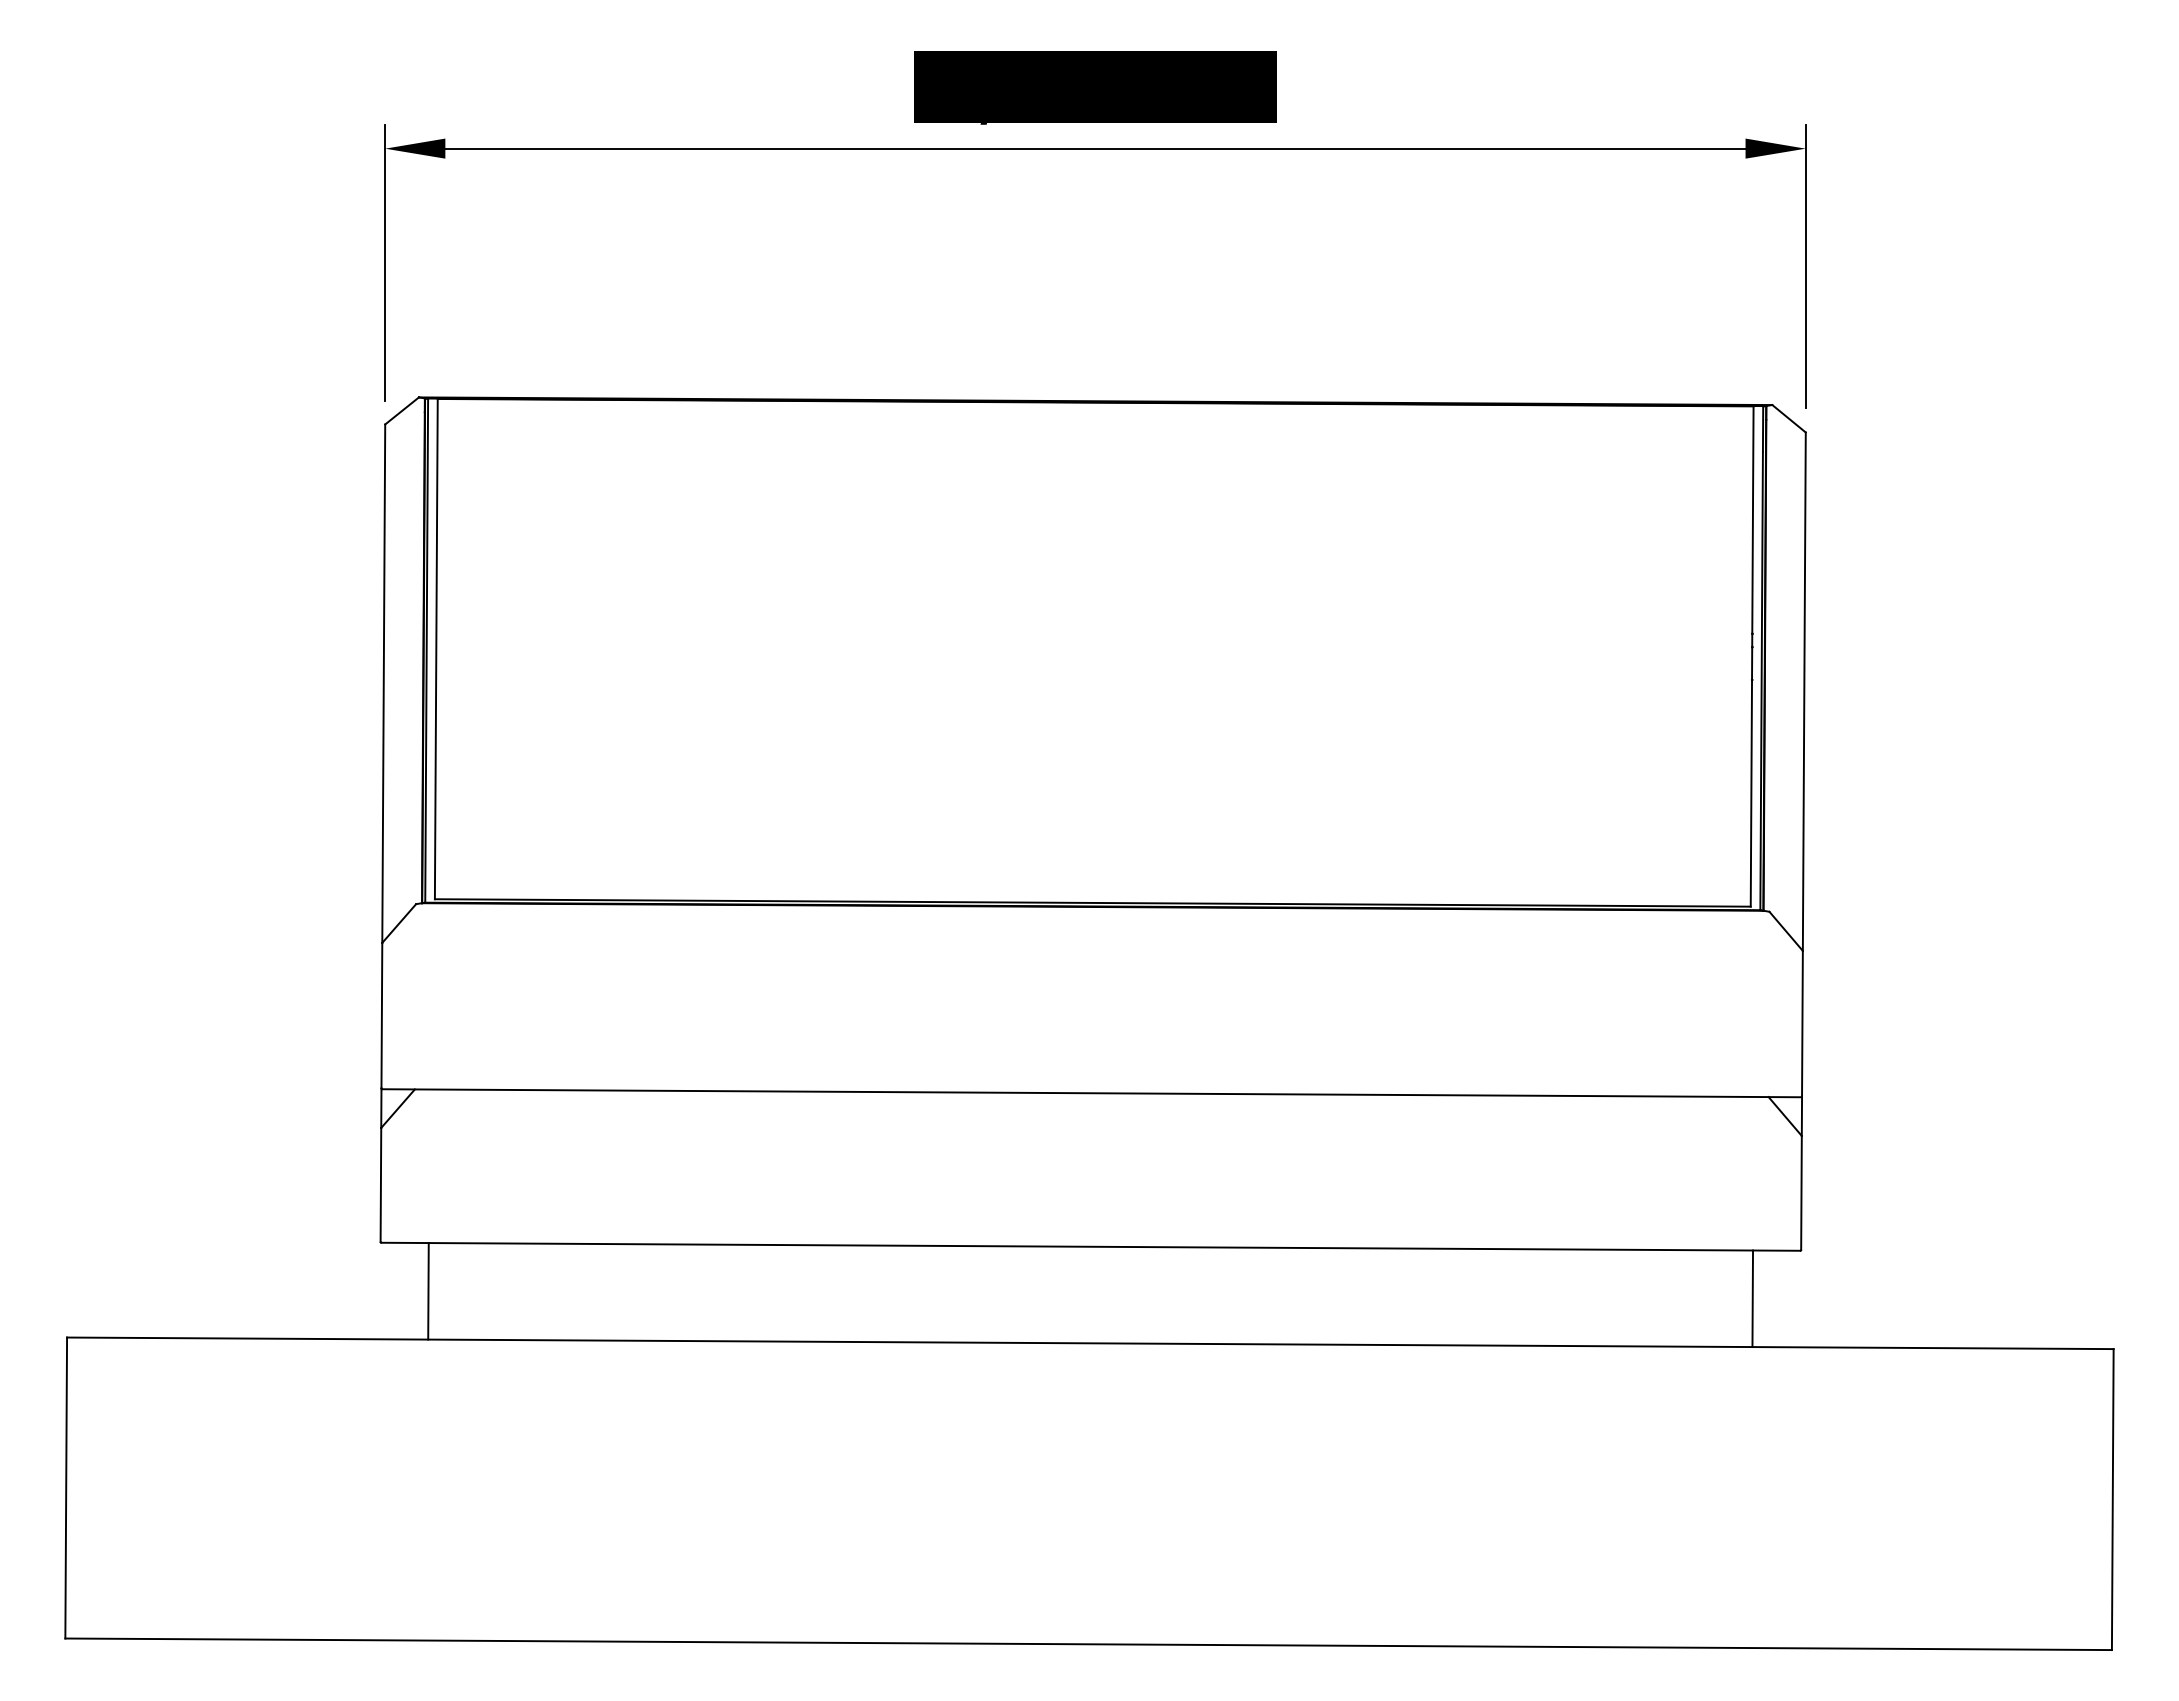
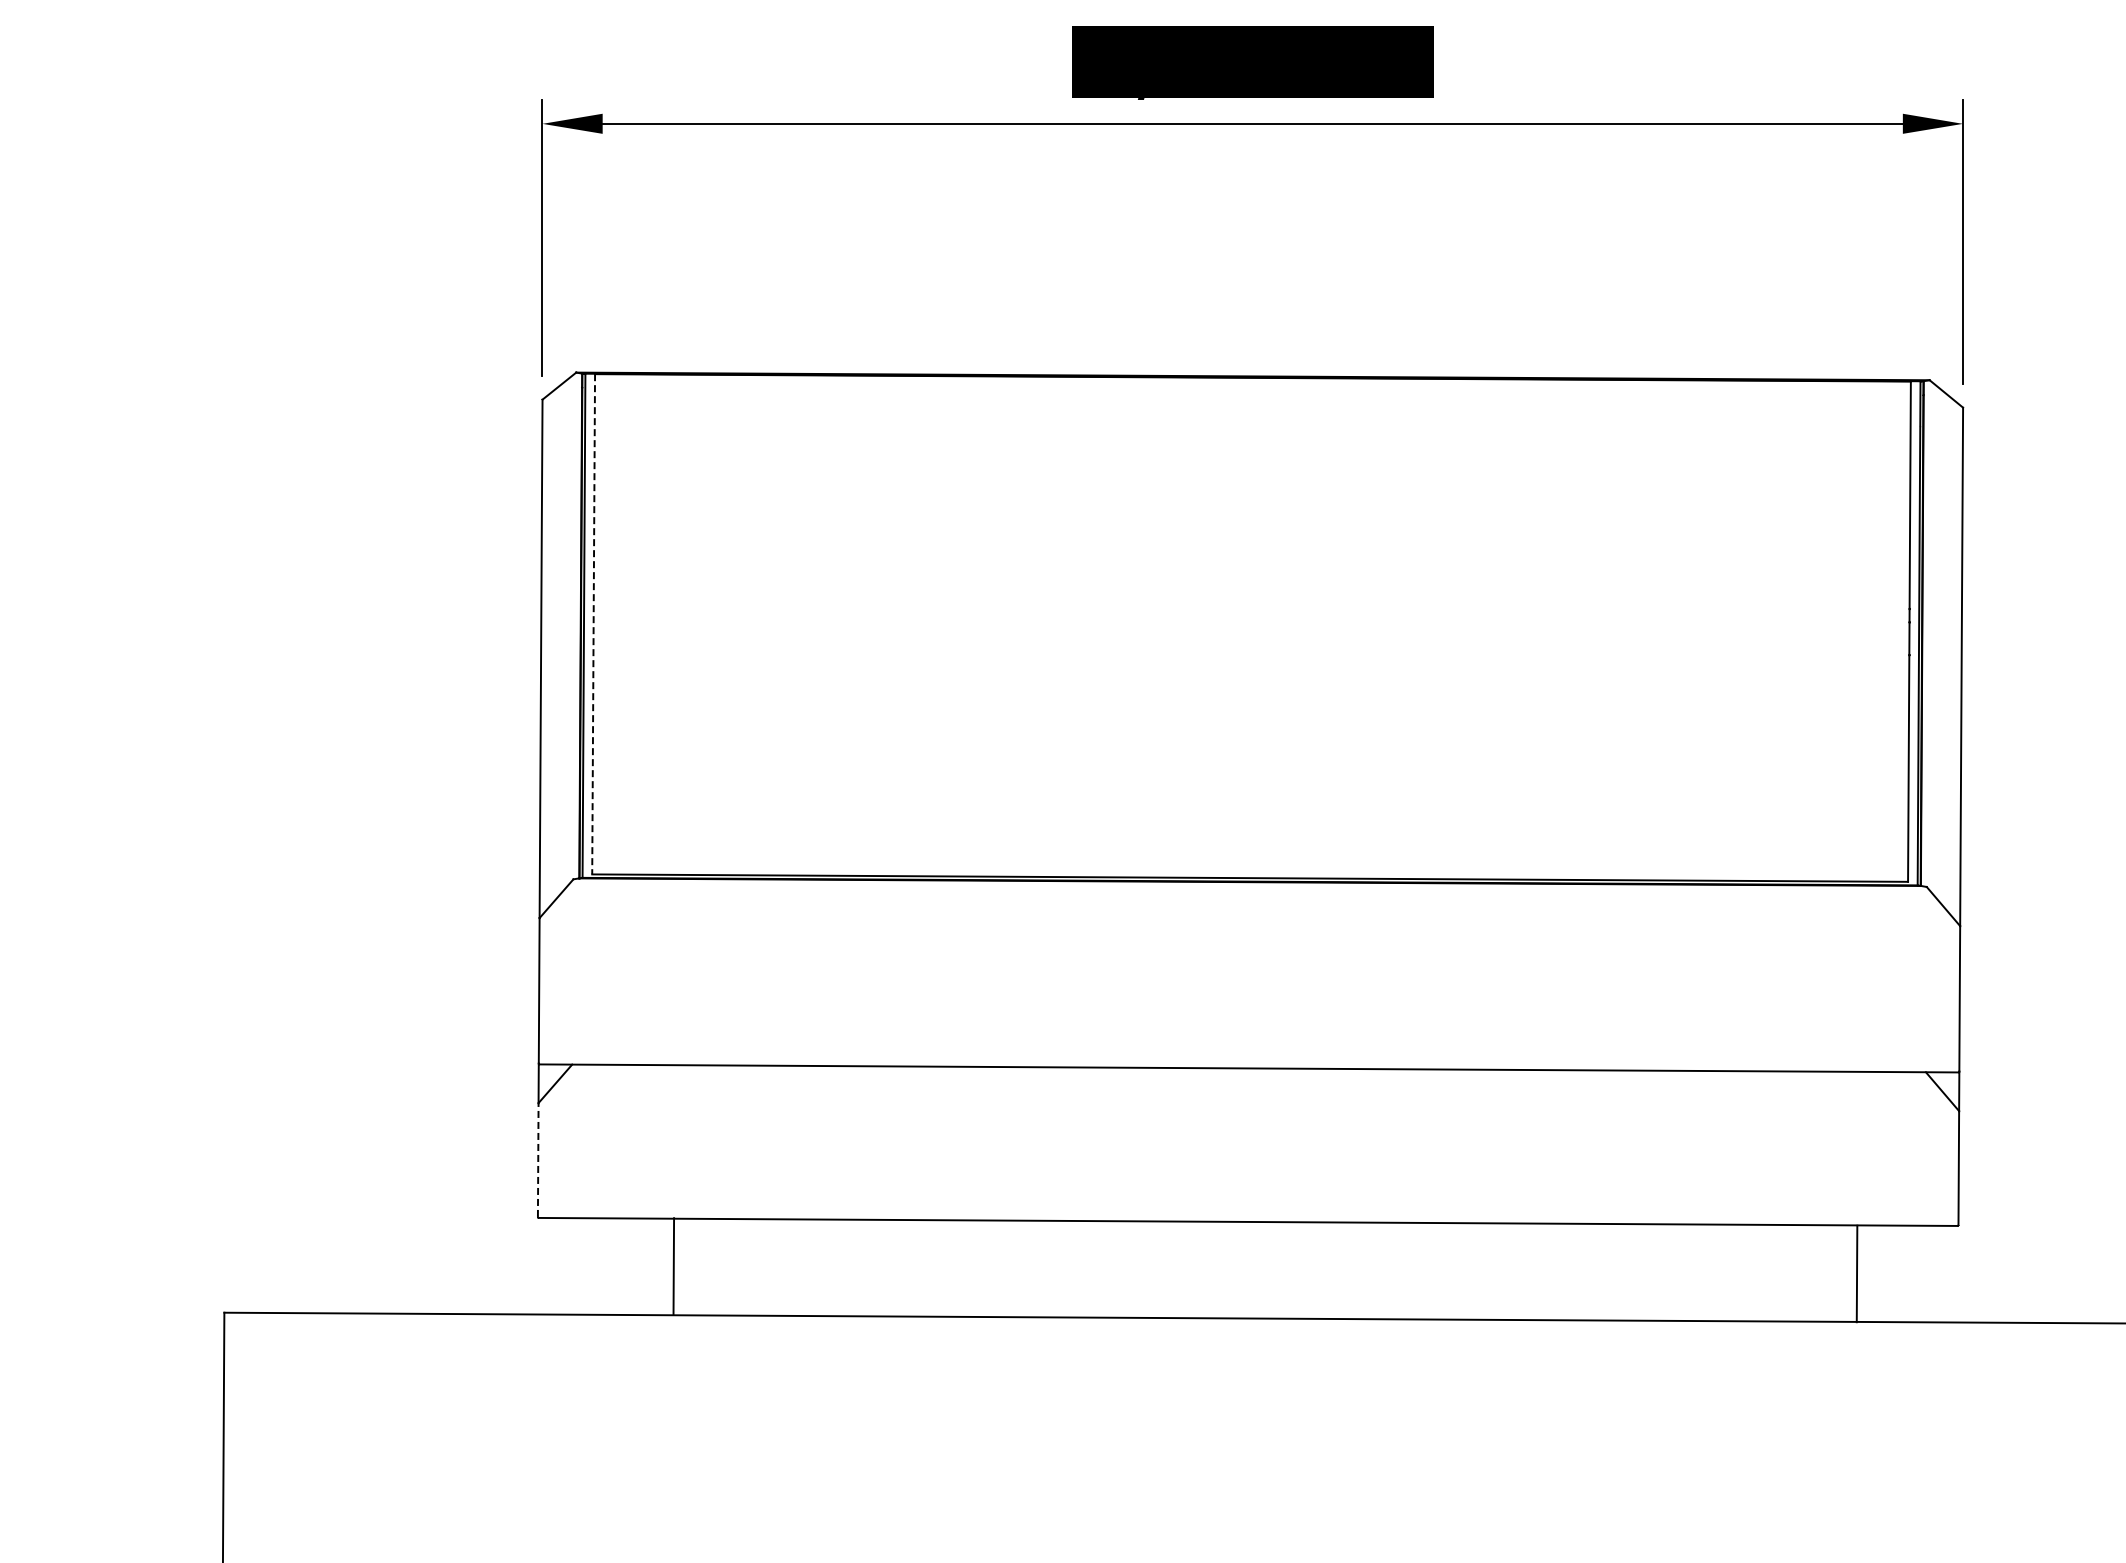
line: (436, 649) -> (593, 624), solid -> dashed
line: (380, 1184) -> (537, 1159), solid -> dashed
line: (428, 1291) -> (673, 1266), moved
line: (1752, 1298) -> (1856, 1273), moved

